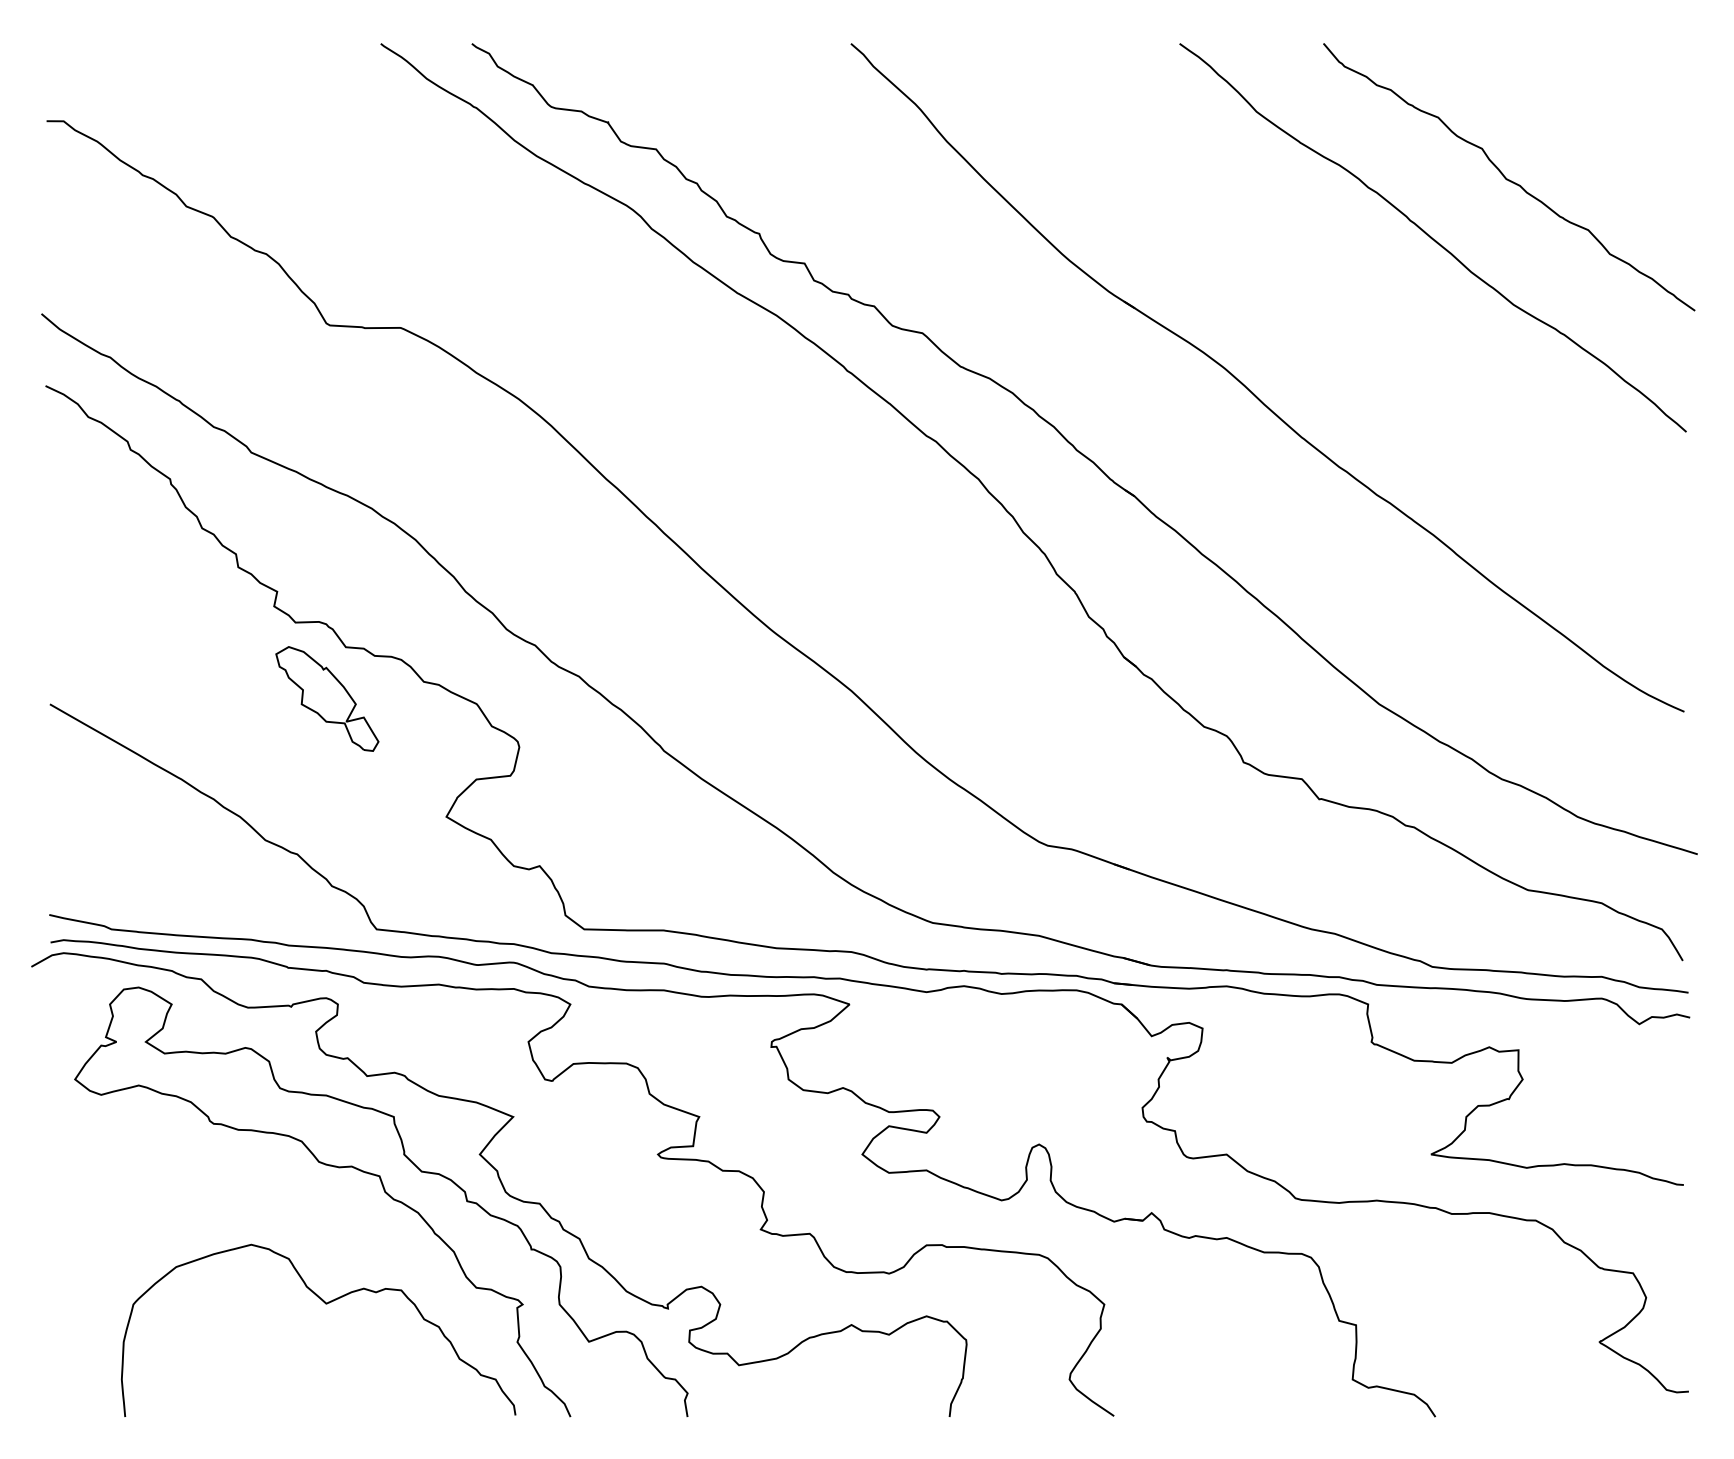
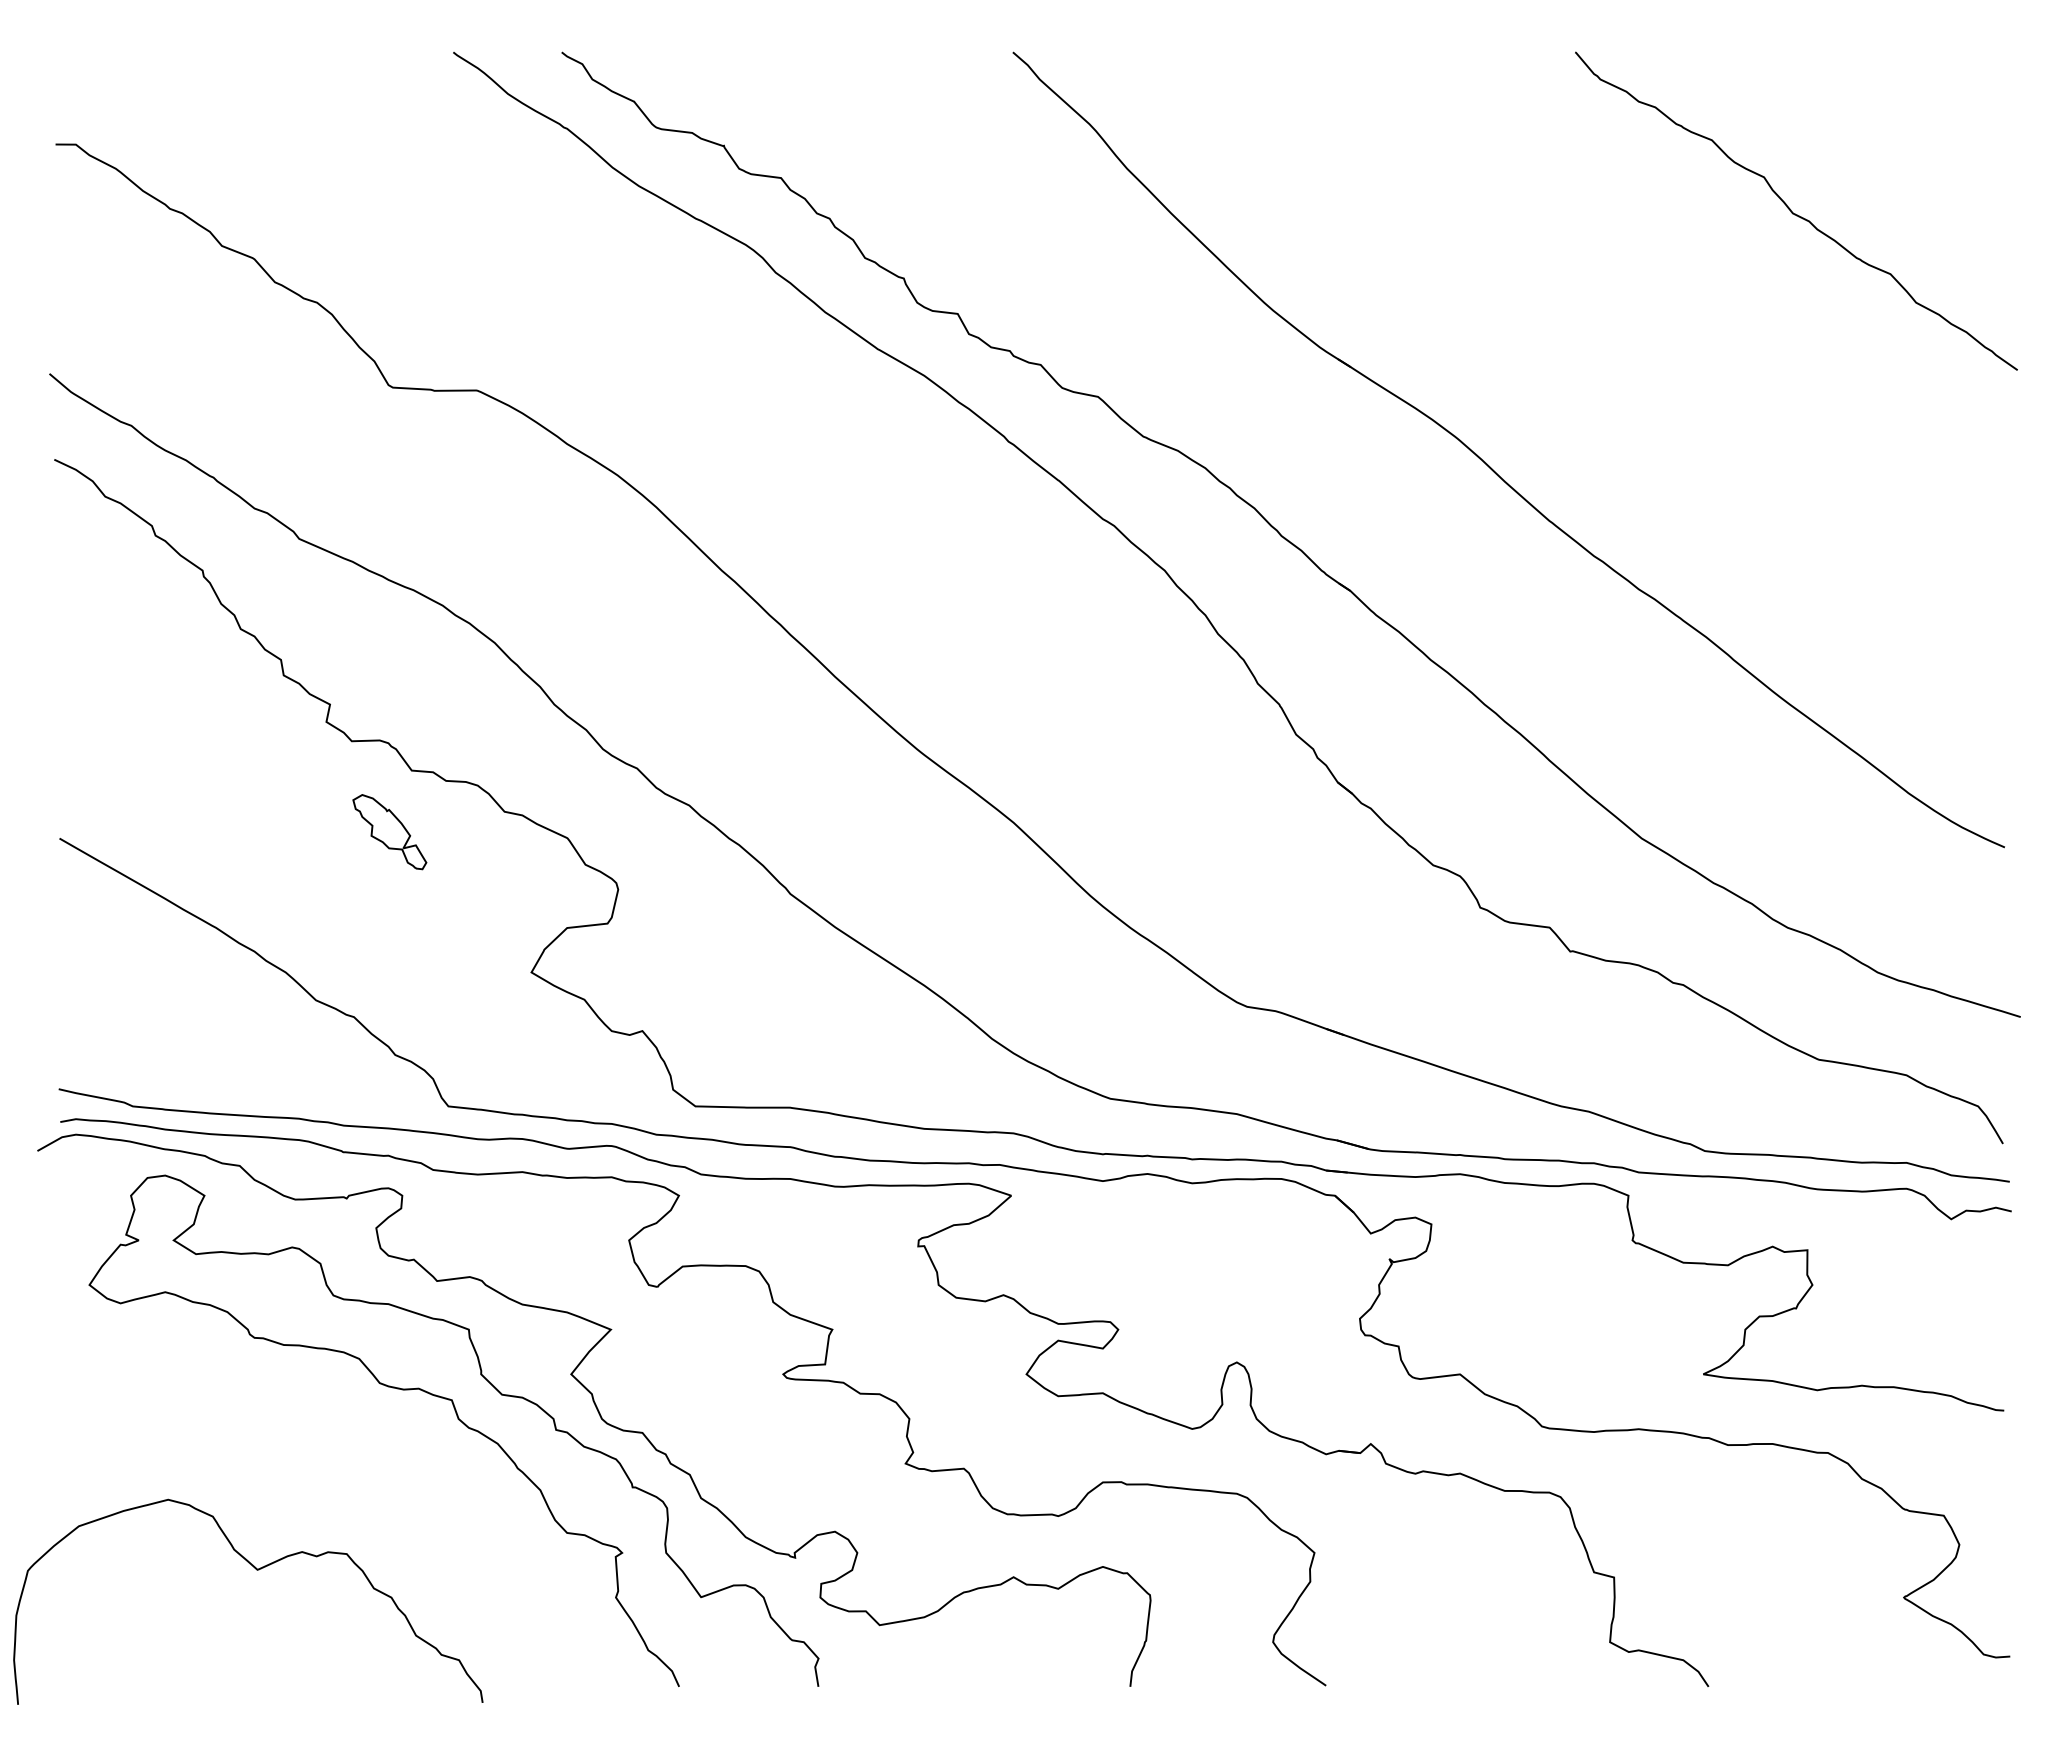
curve: (1432, 237) -> (1704, 282), removed
part: (327, 698) -> (389, 831), size x0.6
curve: (325, 1304) -> (256, 1570), moved

